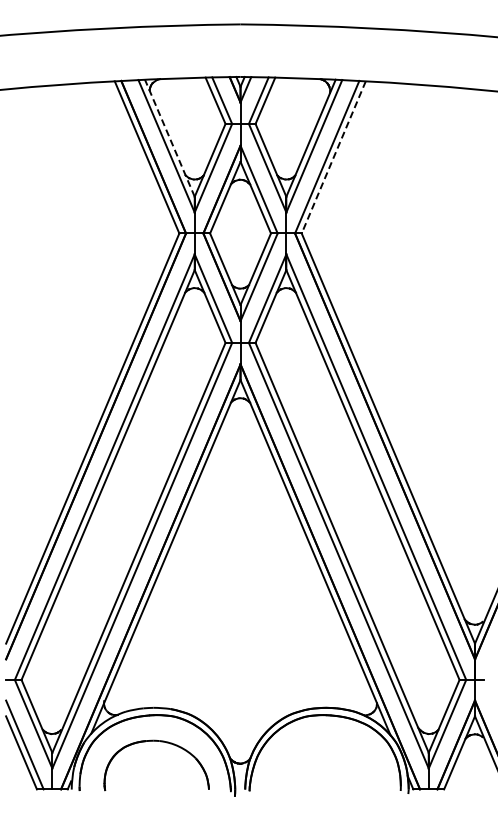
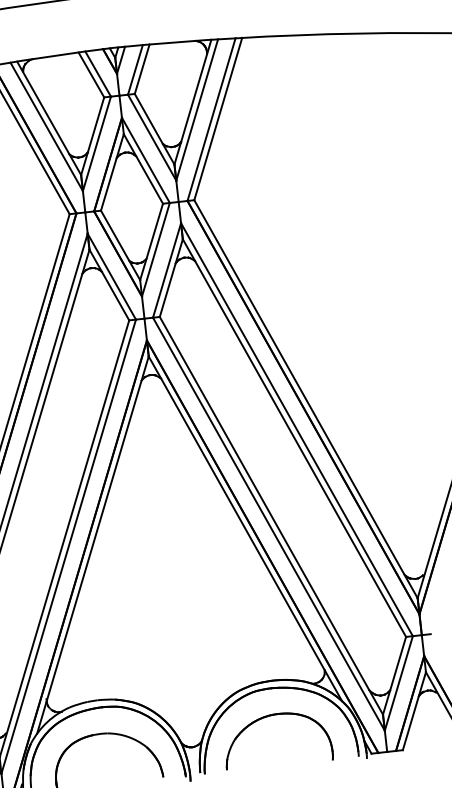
line: (169, 138) -> (48, 118), dashed -> solid
line: (333, 157) -> (217, 119), dashed -> solid
part: (320, 742) -> (271, 716), added

